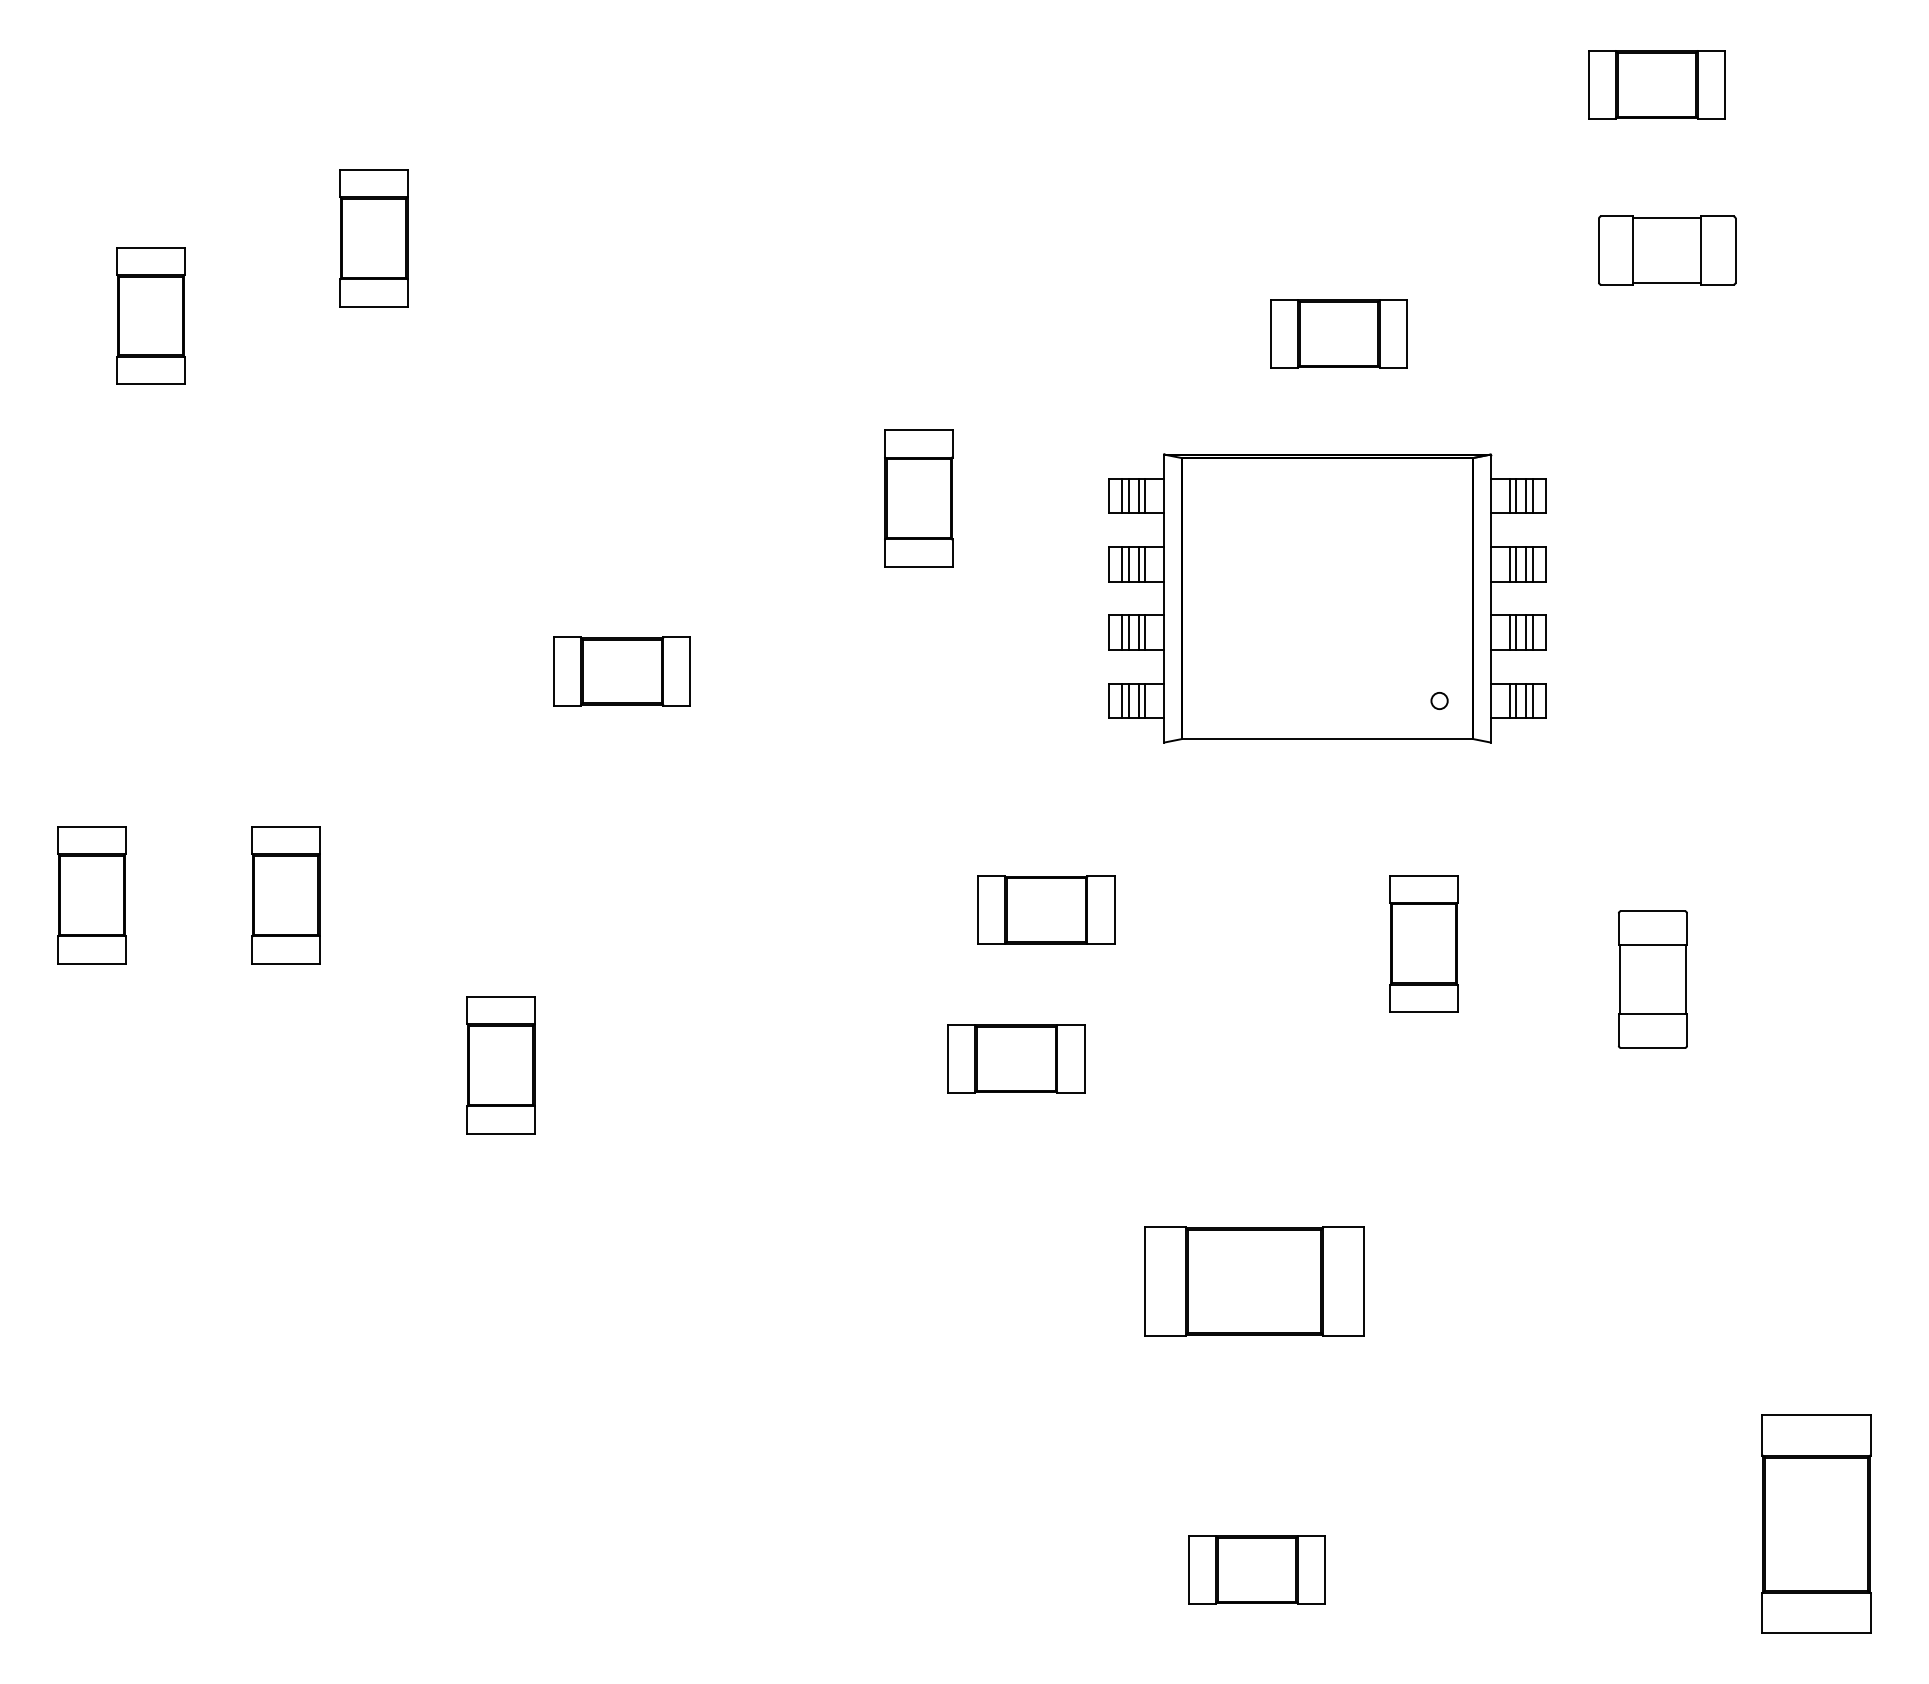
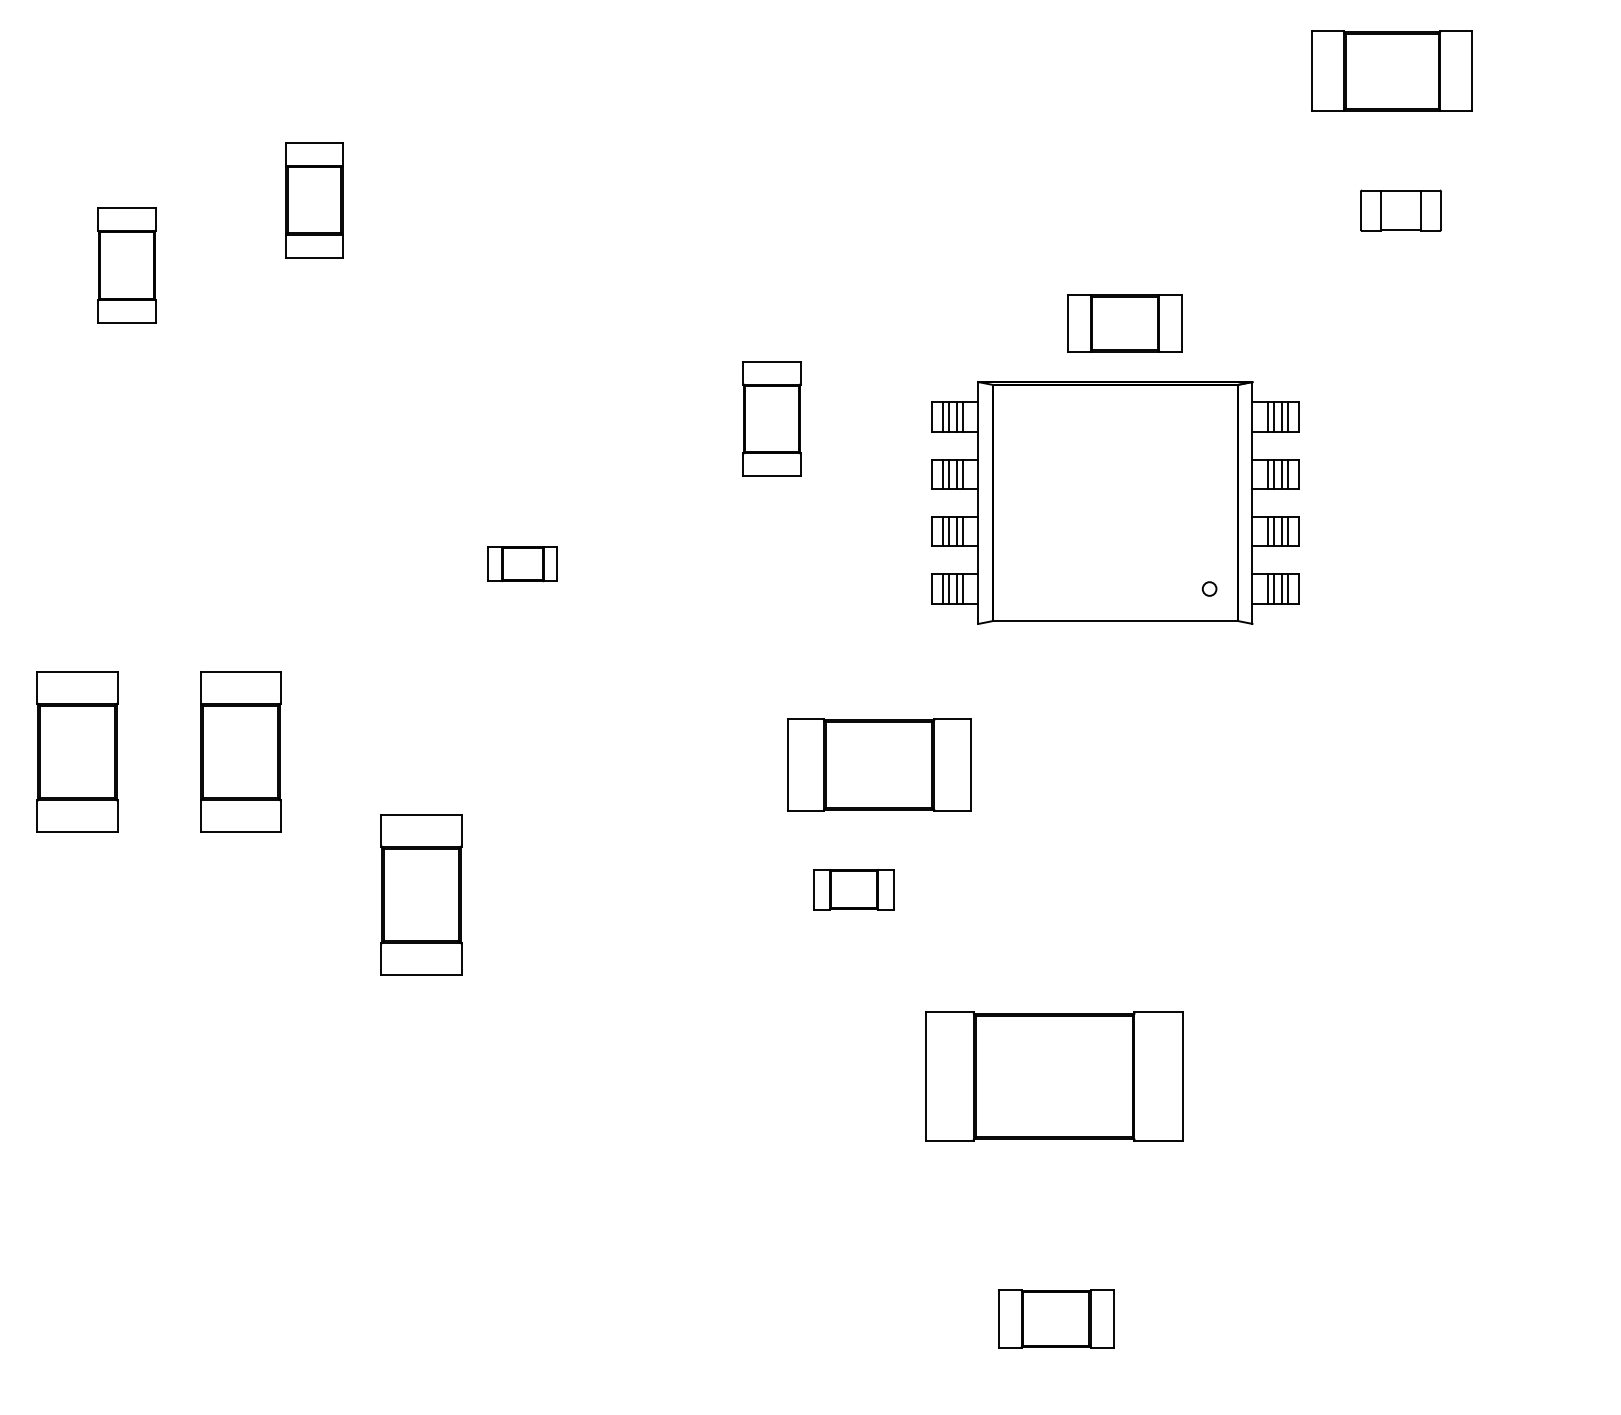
part: (1656, 84) -> (1391, 71), size x1.4
part: (1667, 250) -> (1401, 210), size x0.7
part: (1338, 333) -> (1124, 323), moved
part: (621, 671) -> (522, 564), size x0.6
part: (91, 895) -> (77, 752), size x1.4
part: (285, 895) -> (240, 752), size x1.4
part: (1046, 909) -> (879, 764), size x1.6
part: (1423, 943) -> (1196, 792), removed
part: (1652, 979) -> (1388, 823), removed
part: (1016, 1058) -> (854, 889), size x0.7
part: (500, 1065) -> (420, 895), size x1.4
part: (1254, 1281) -> (1054, 1076), size x1.4
part: (1816, 1523) -> (1526, 1280), removed

